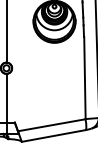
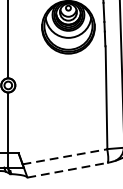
line: (52, 125) -> (65, 157), solid -> dashed
line: (54, 135) -> (68, 169), solid -> dashed

